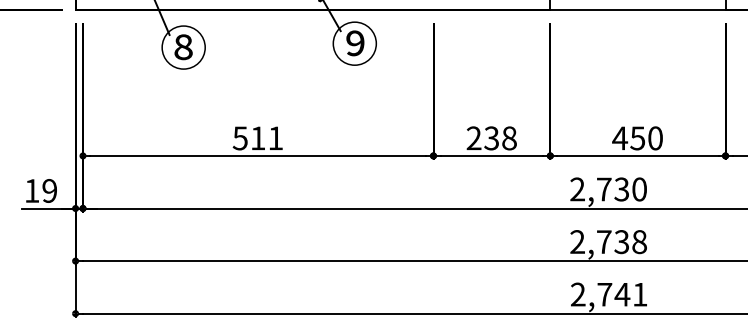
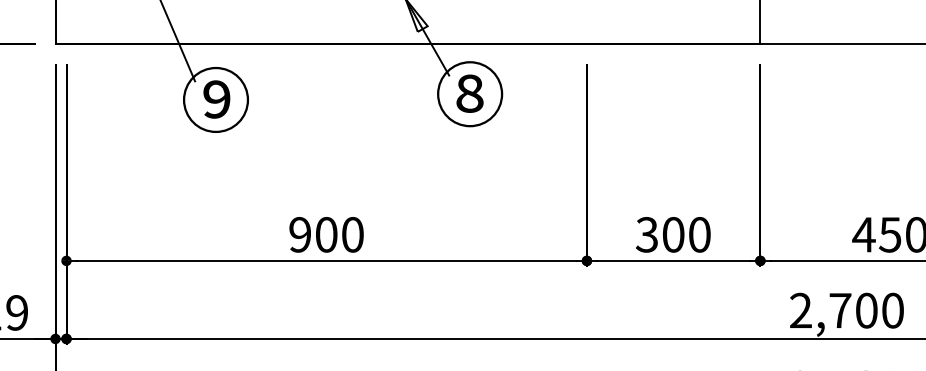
text: (354, 43) -> (469, 93), ⑨ -> ⑧
text: (183, 47) -> (215, 99), ⑧ -> ⑨
text: (257, 138) -> (325, 234), 511 -> 900
text: (491, 138) -> (673, 234), 238 -> 300
text: (621, 189) -> (866, 310), 2,730 -> 2,700

